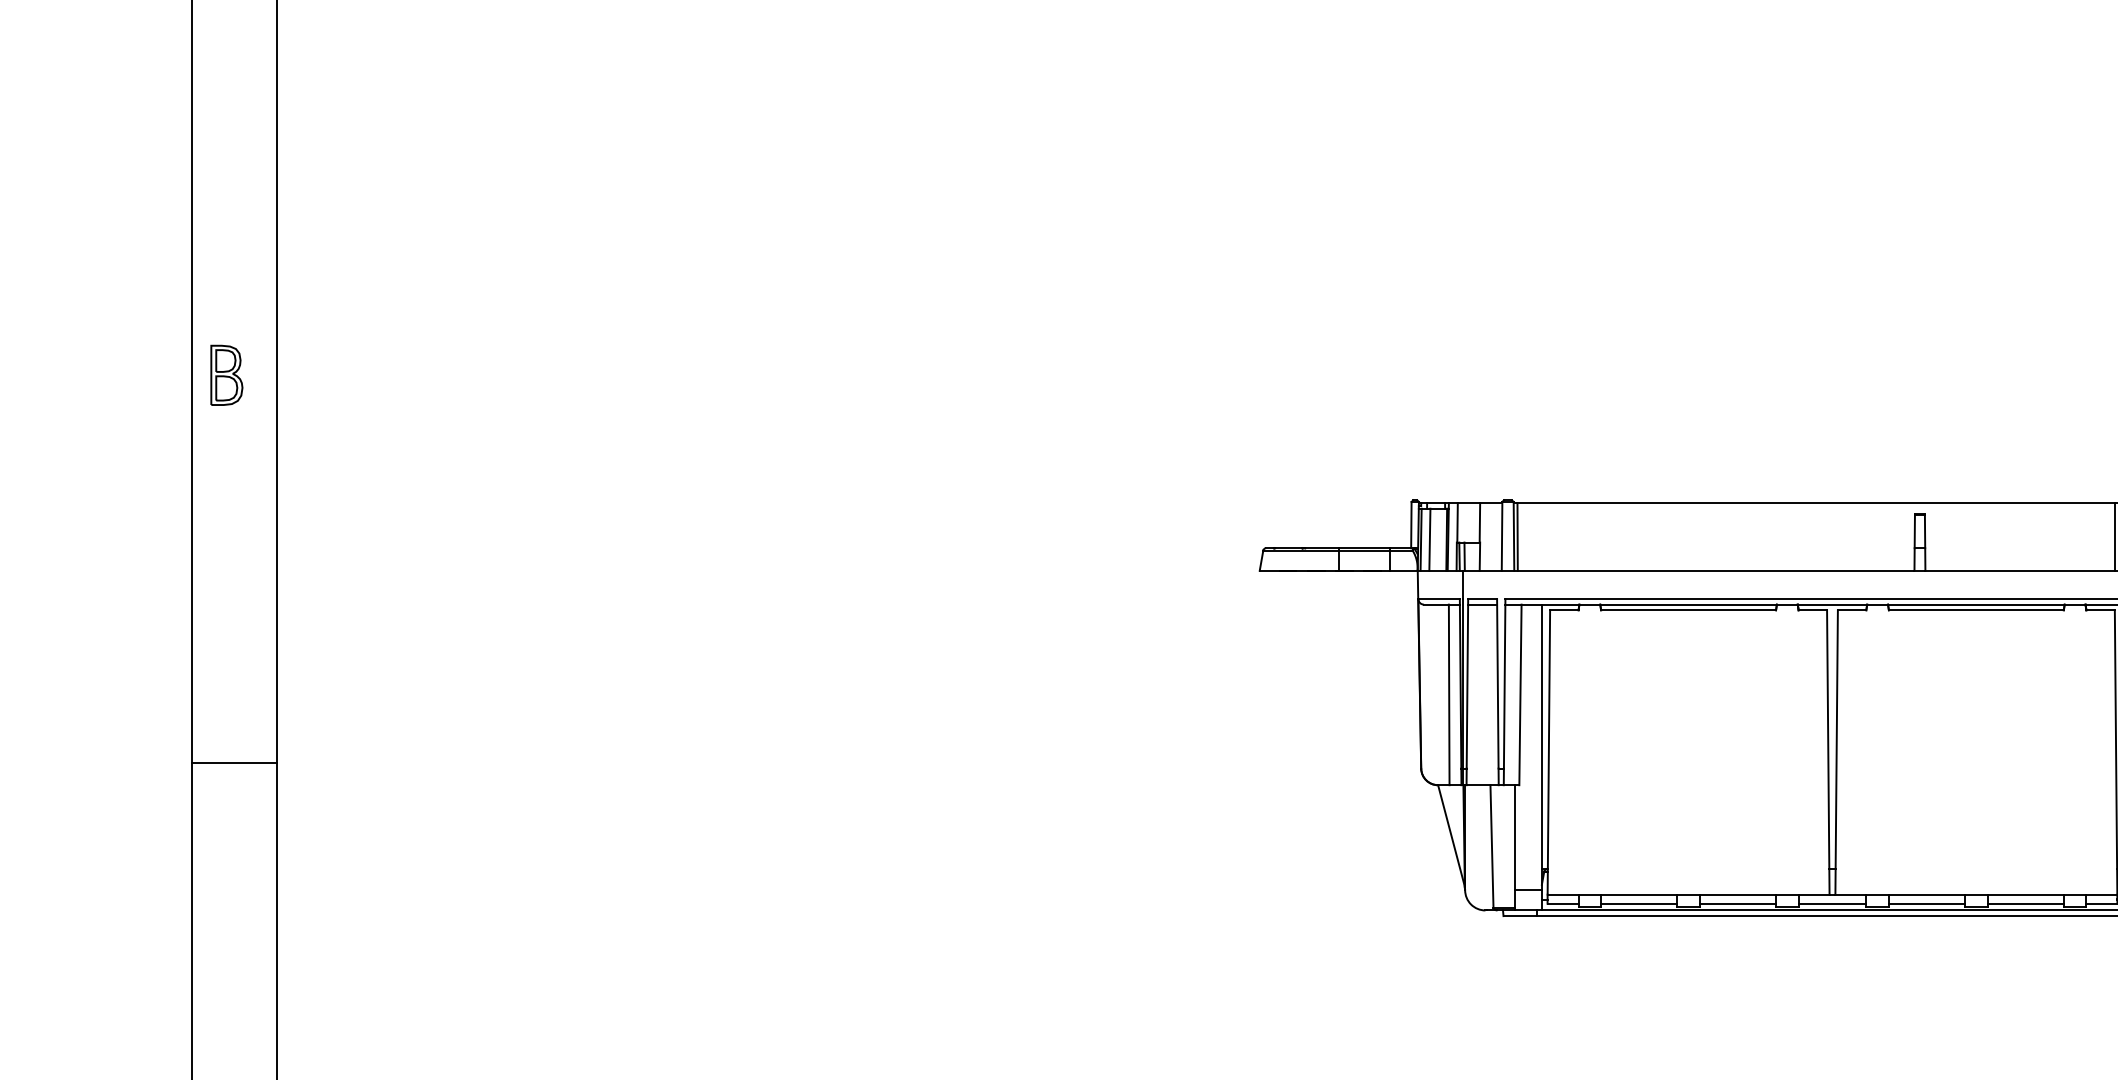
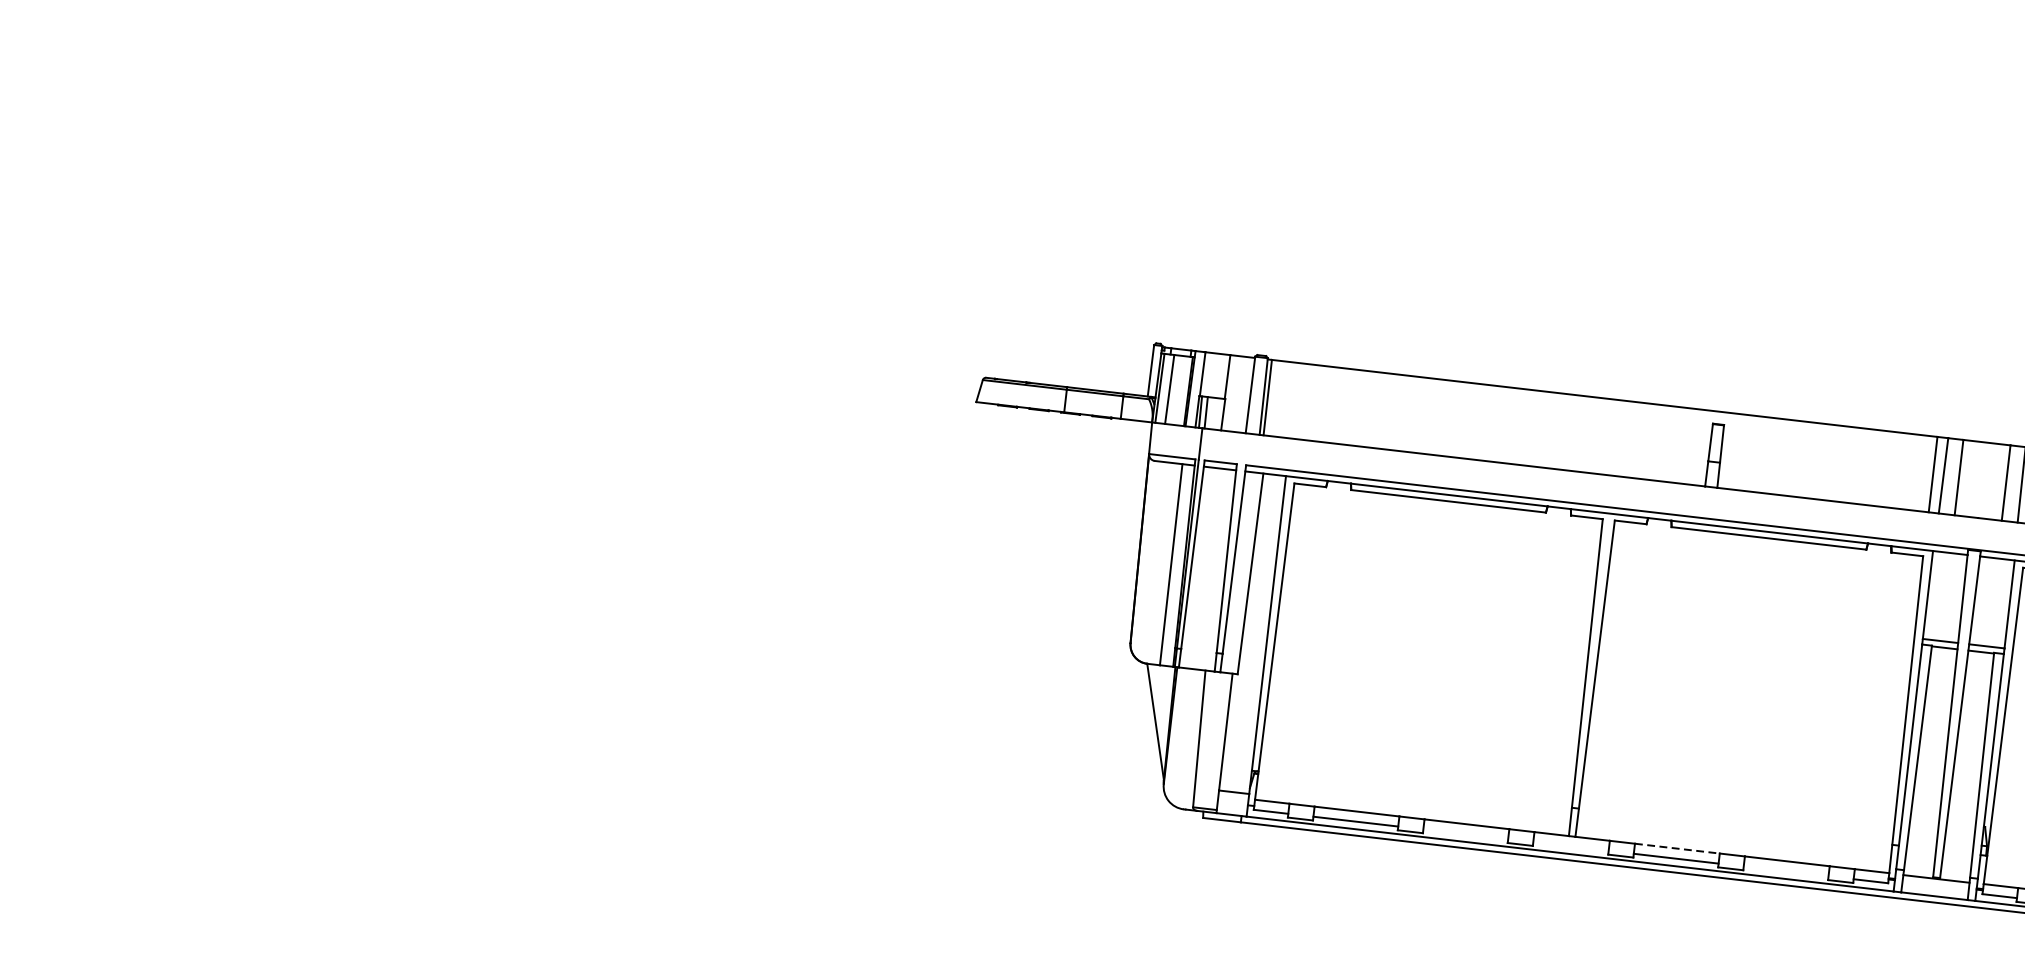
line: (1927, 894) -> (1677, 848), solid -> dashed
line: (1737, 903) -> (1465, 834), removed
line: (1832, 903) -> (1571, 846), removed
line: (2025, 903) -> (1785, 871), removed

